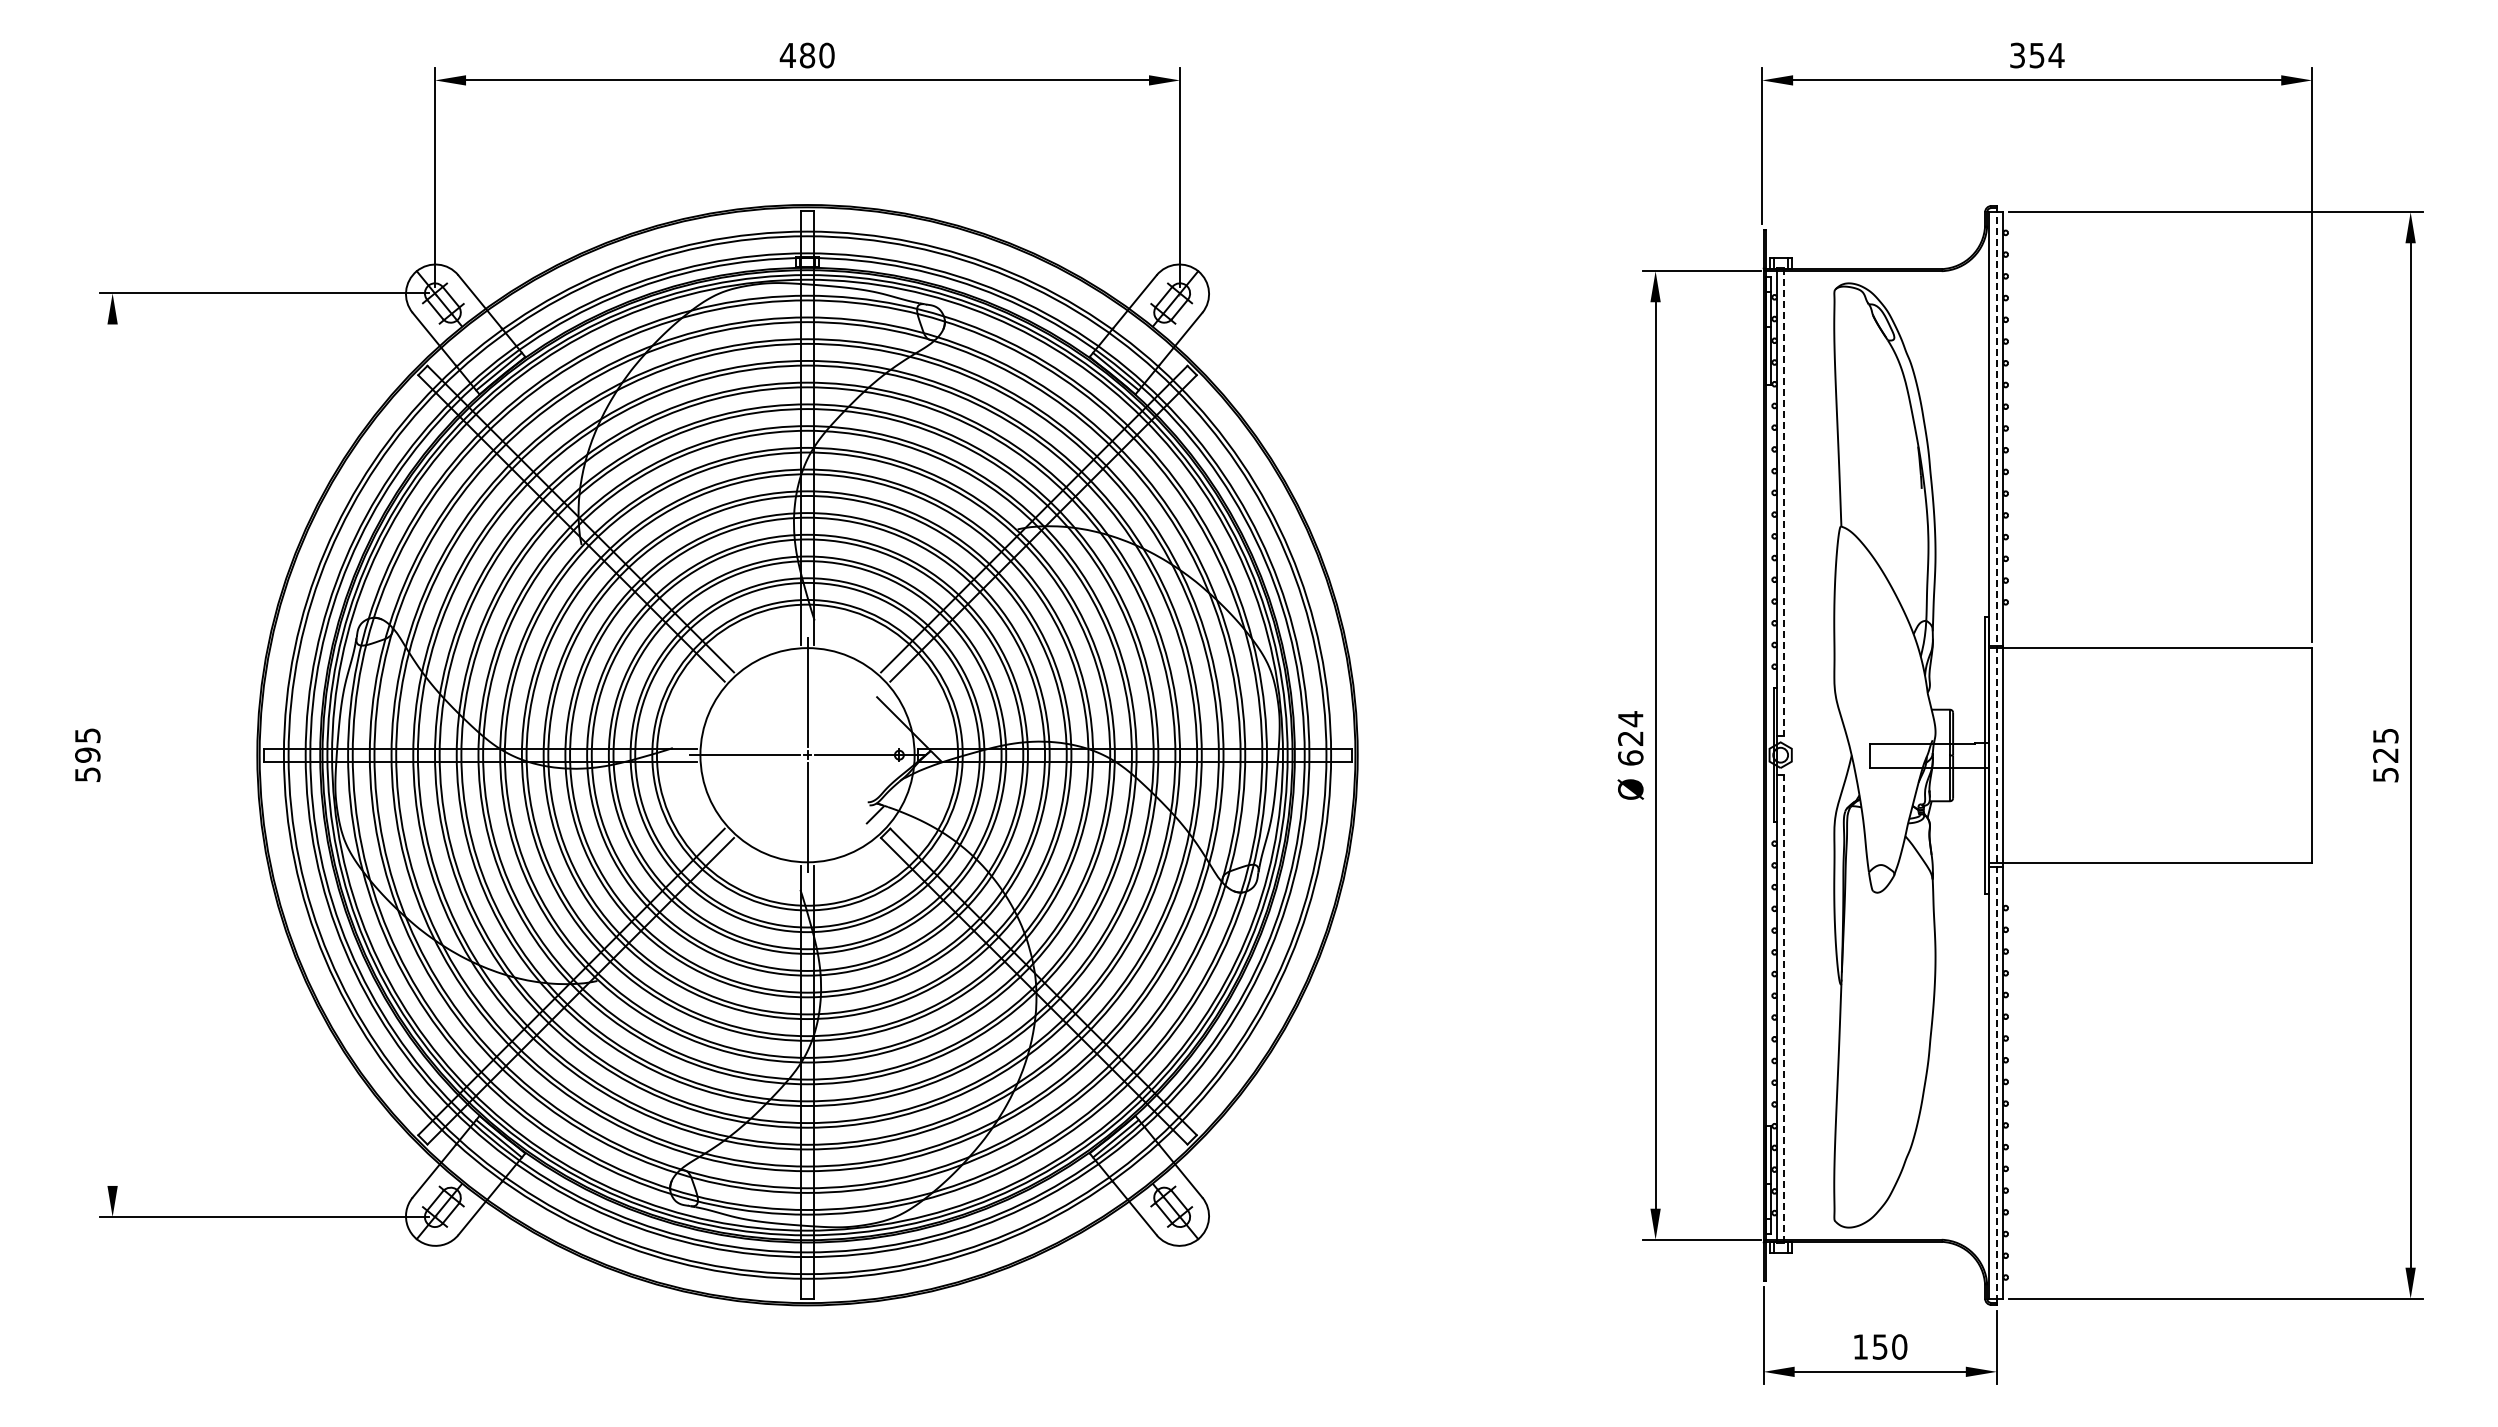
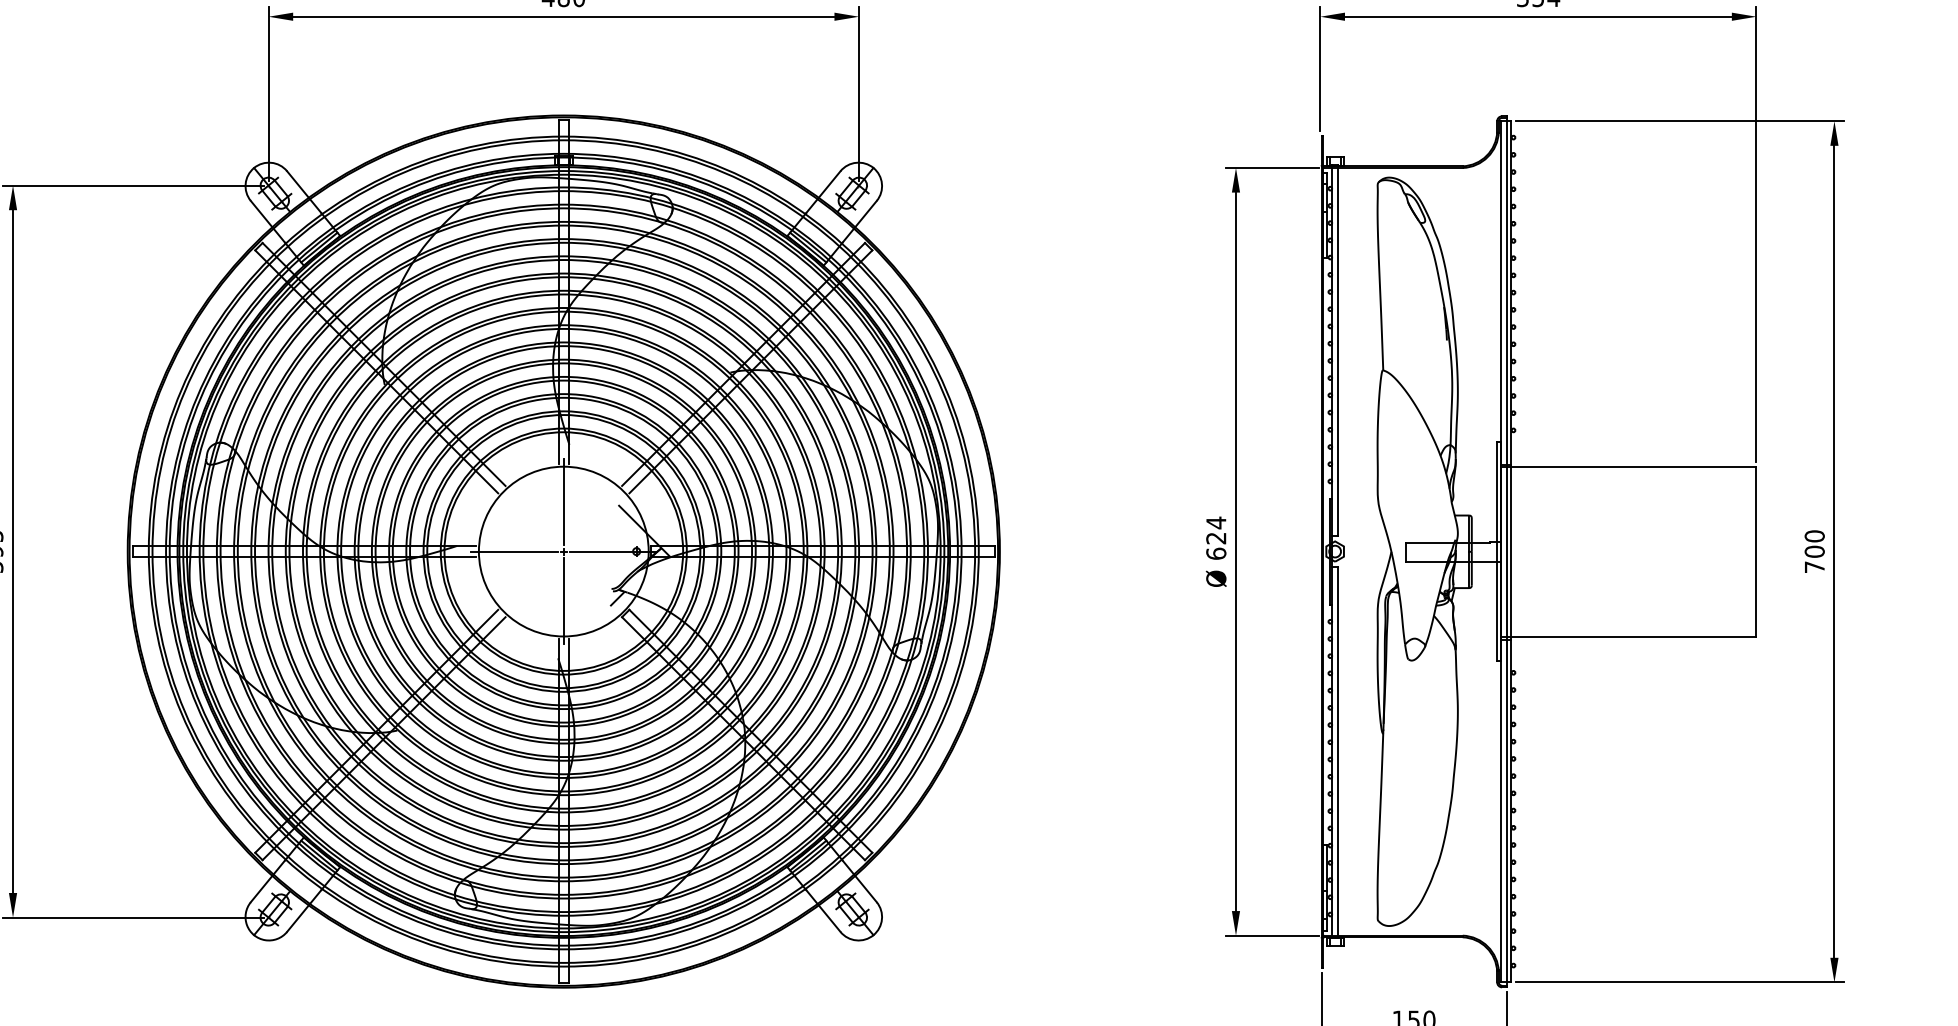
line: (1784, 501) -> (1338, 350), dashed -> solid
line: (112, 754) -> (12, 551), added
line: (1996, 755) -> (1506, 551), dashed -> solid
text: (2385, 755) -> (1814, 551), 525 -> 700
line: (1784, 1008) -> (1338, 752), dashed -> solid

